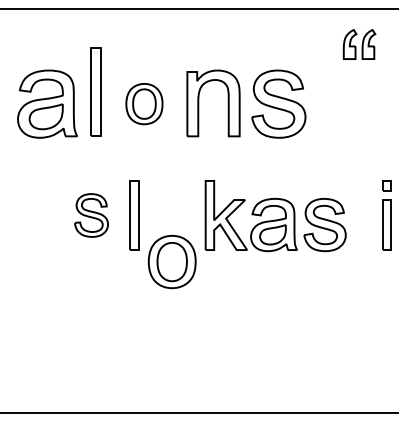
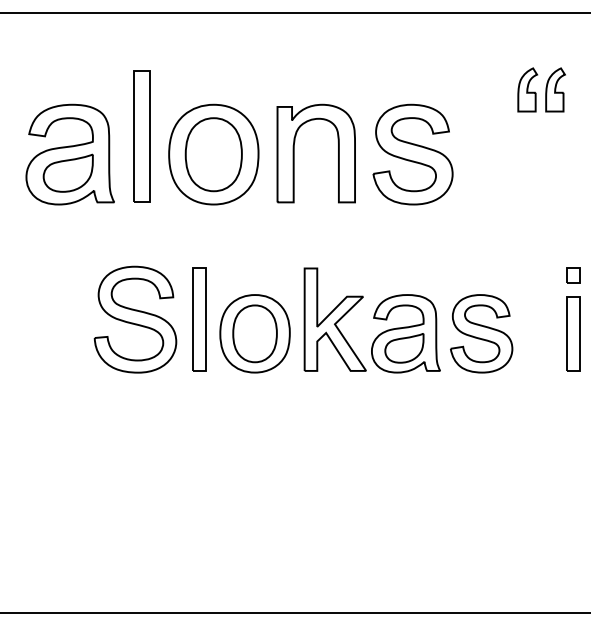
part: (359, 44) -> (541, 89), moved
part: (144, 103) -> (213, 153), size x1.67
part: (91, 215) -> (135, 319), size x1.67
part: (171, 262) -> (253, 334), moved

